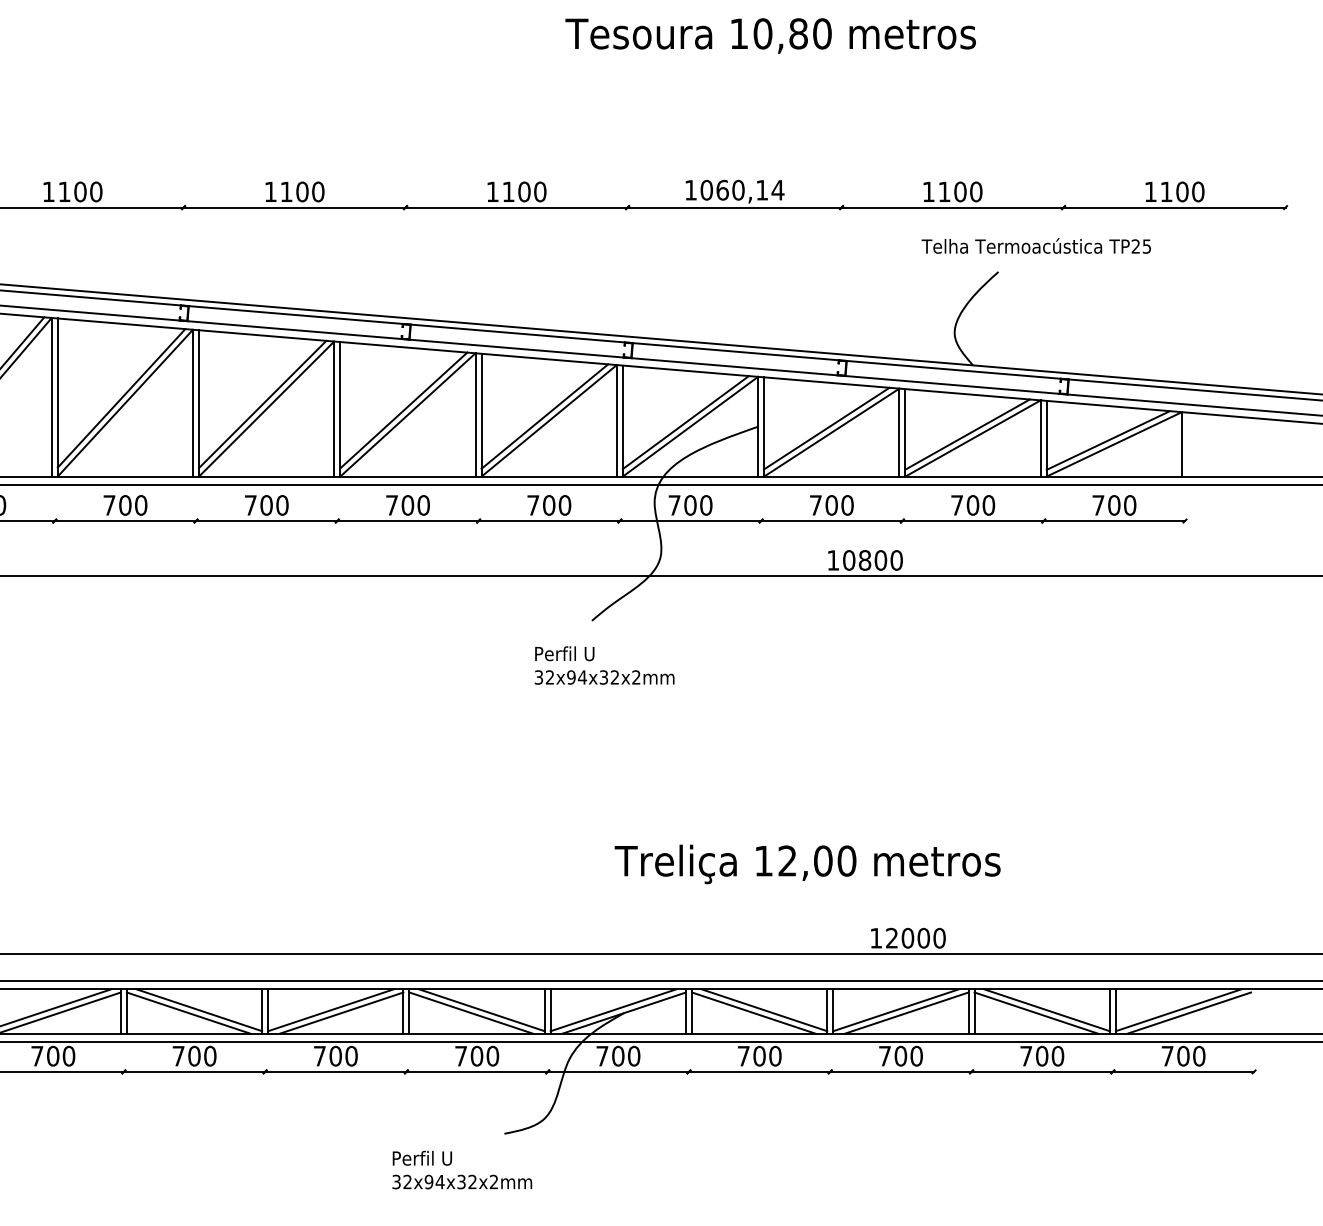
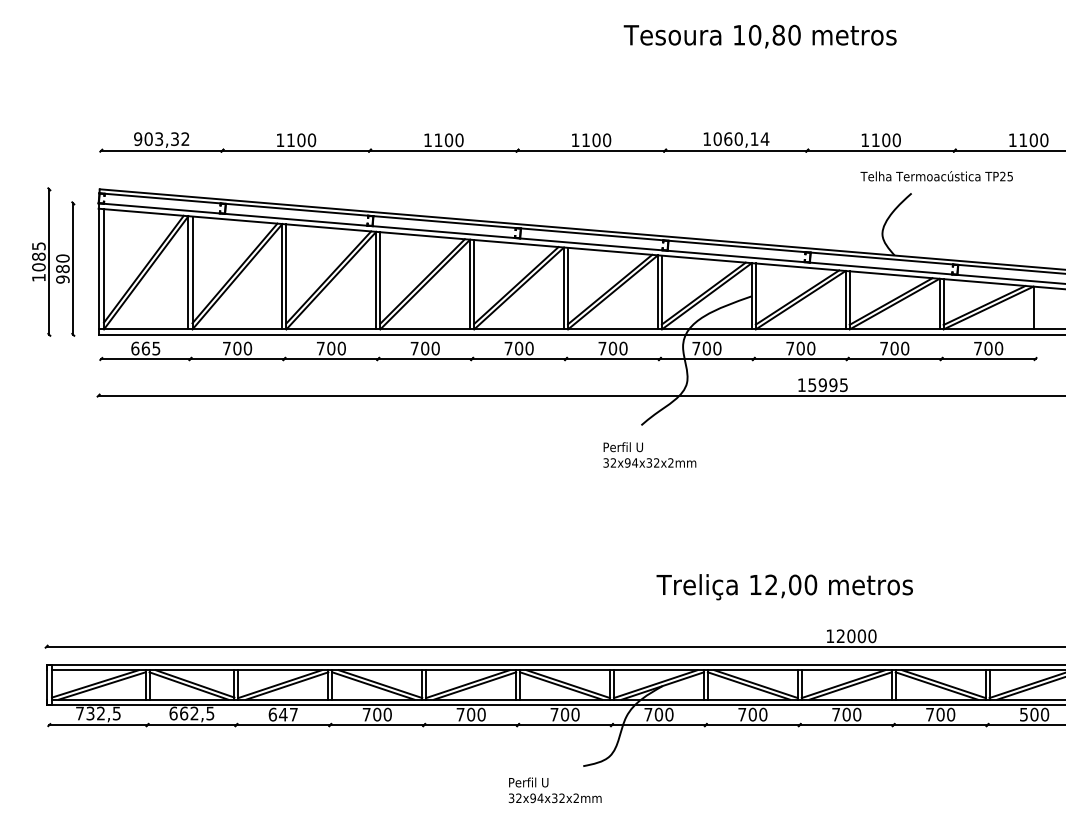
text: (873, 560) -> (828, 385), 10800 -> 15995
text: (51, 1055) -> (282, 714), 700 -> 647
text: (1166, 1055) -> (1023, 714), 700 -> 500

